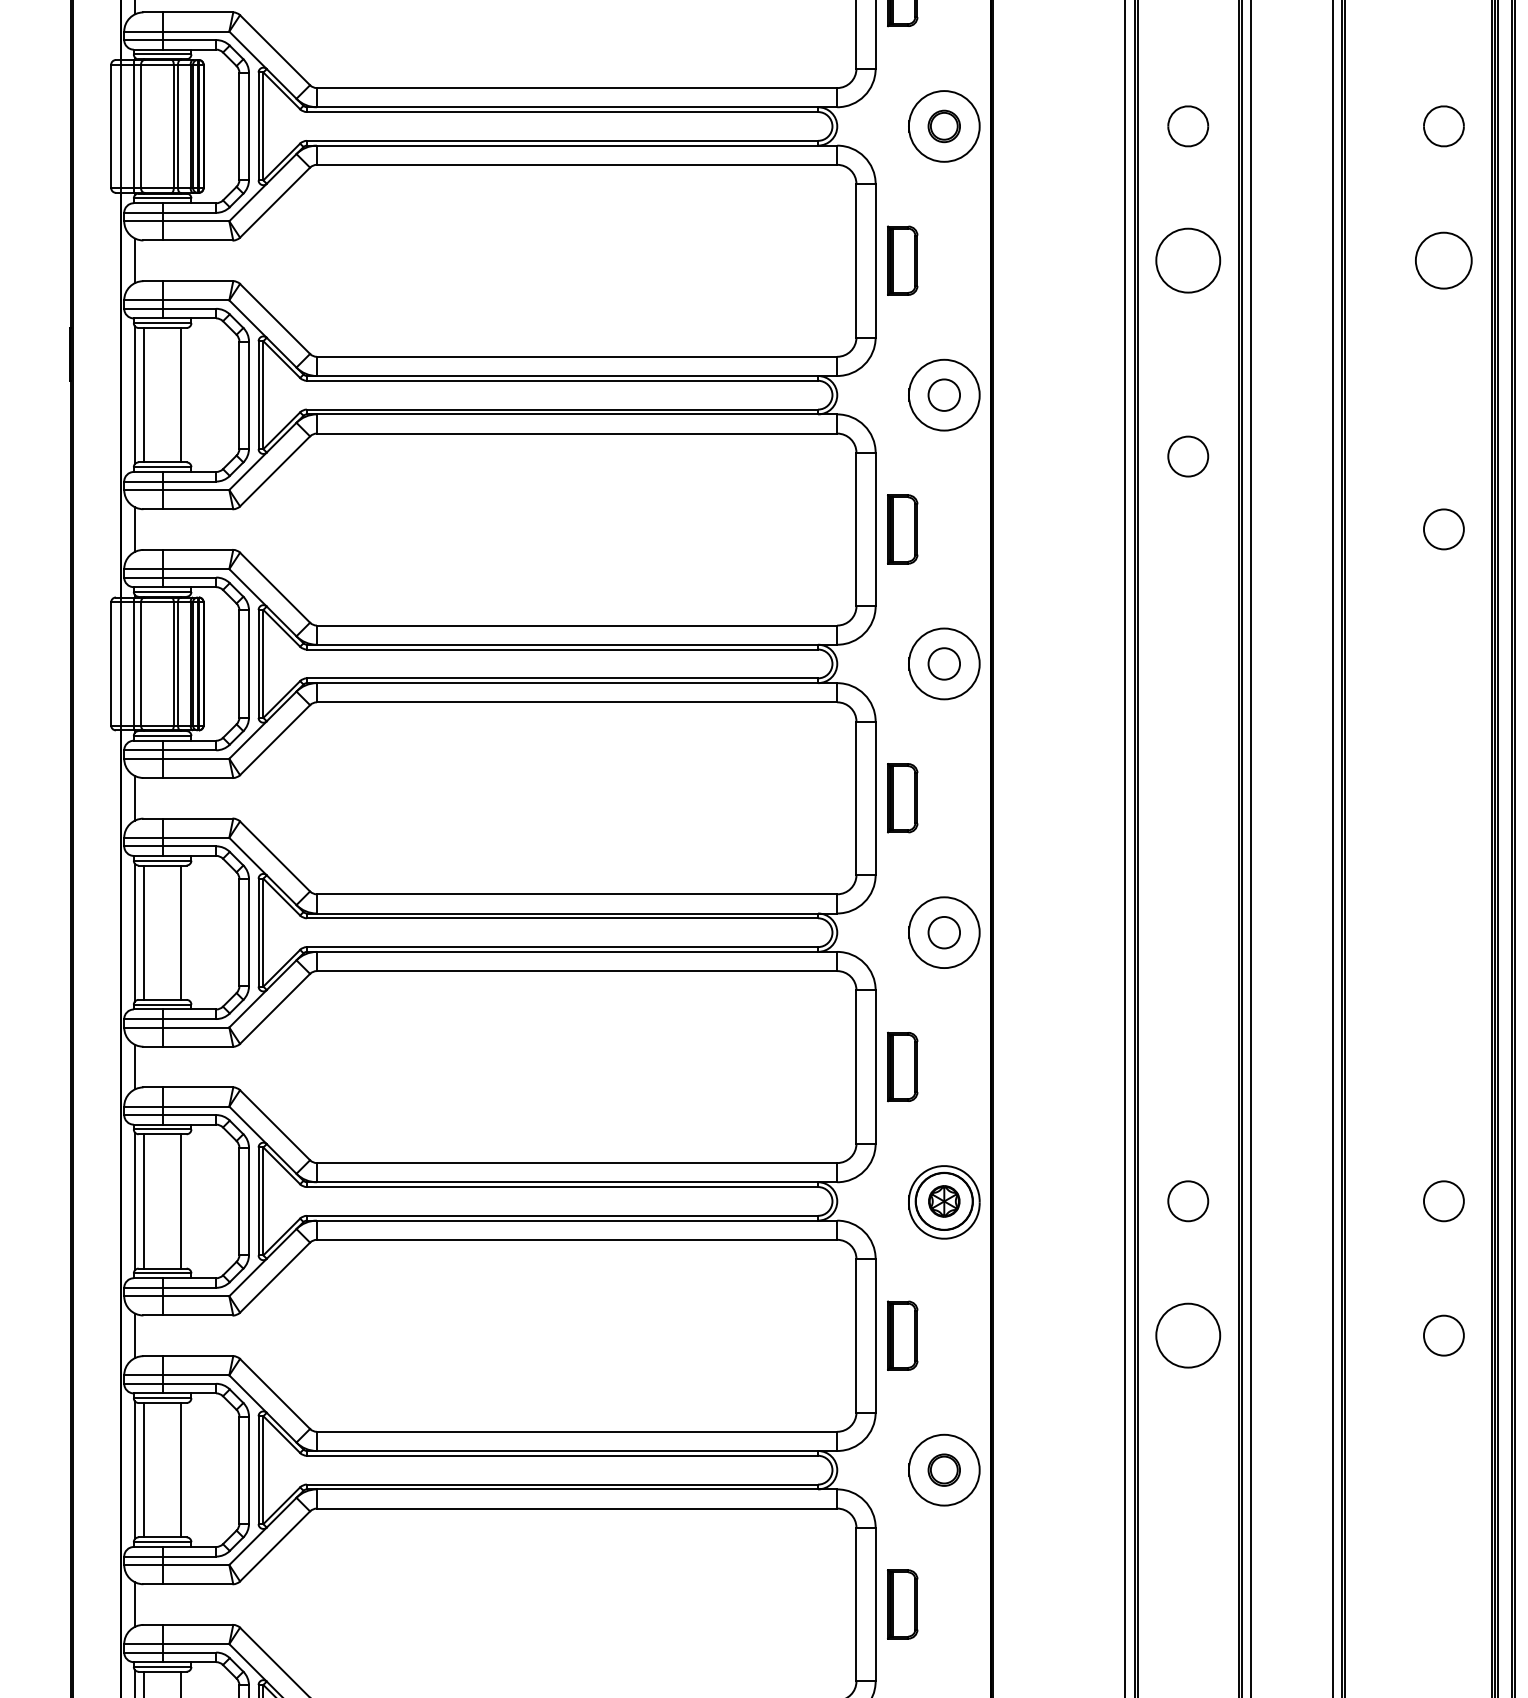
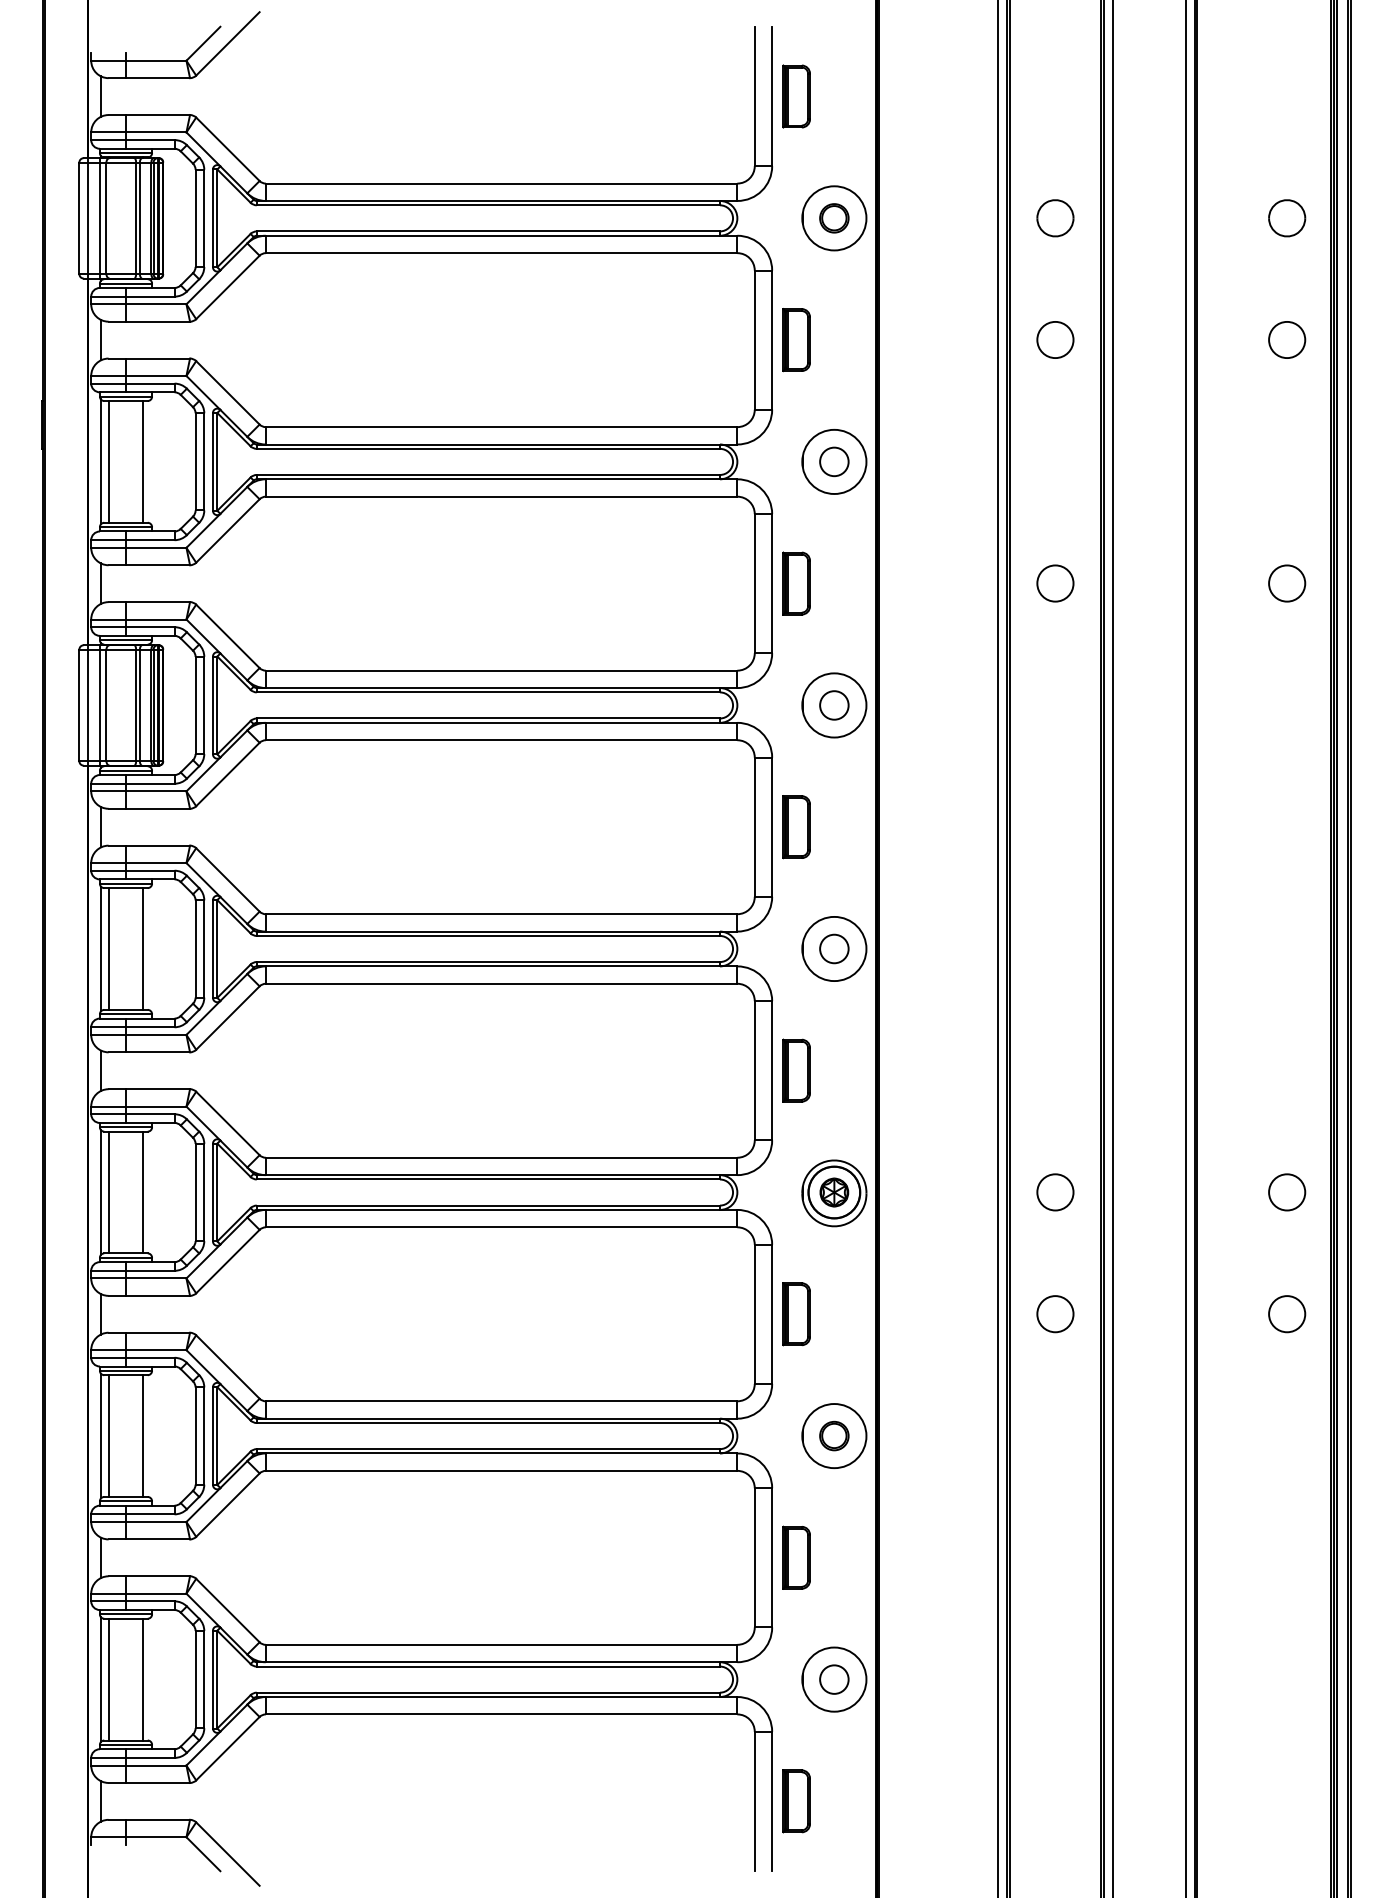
circle: (1188, 260) -> (1055, 339), size x0.62
circle: (1444, 260) -> (1287, 339), size x0.71
circle: (1188, 456) -> (1055, 583), moved
circle: (1188, 1336) -> (1055, 1314), size x0.62

